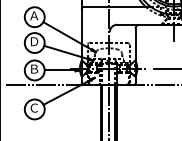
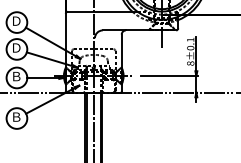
text: (34, 15) -> (16, 20), Ａ -> Ｄ
text: (34, 107) -> (16, 116), Ｃ -> Ｂ

